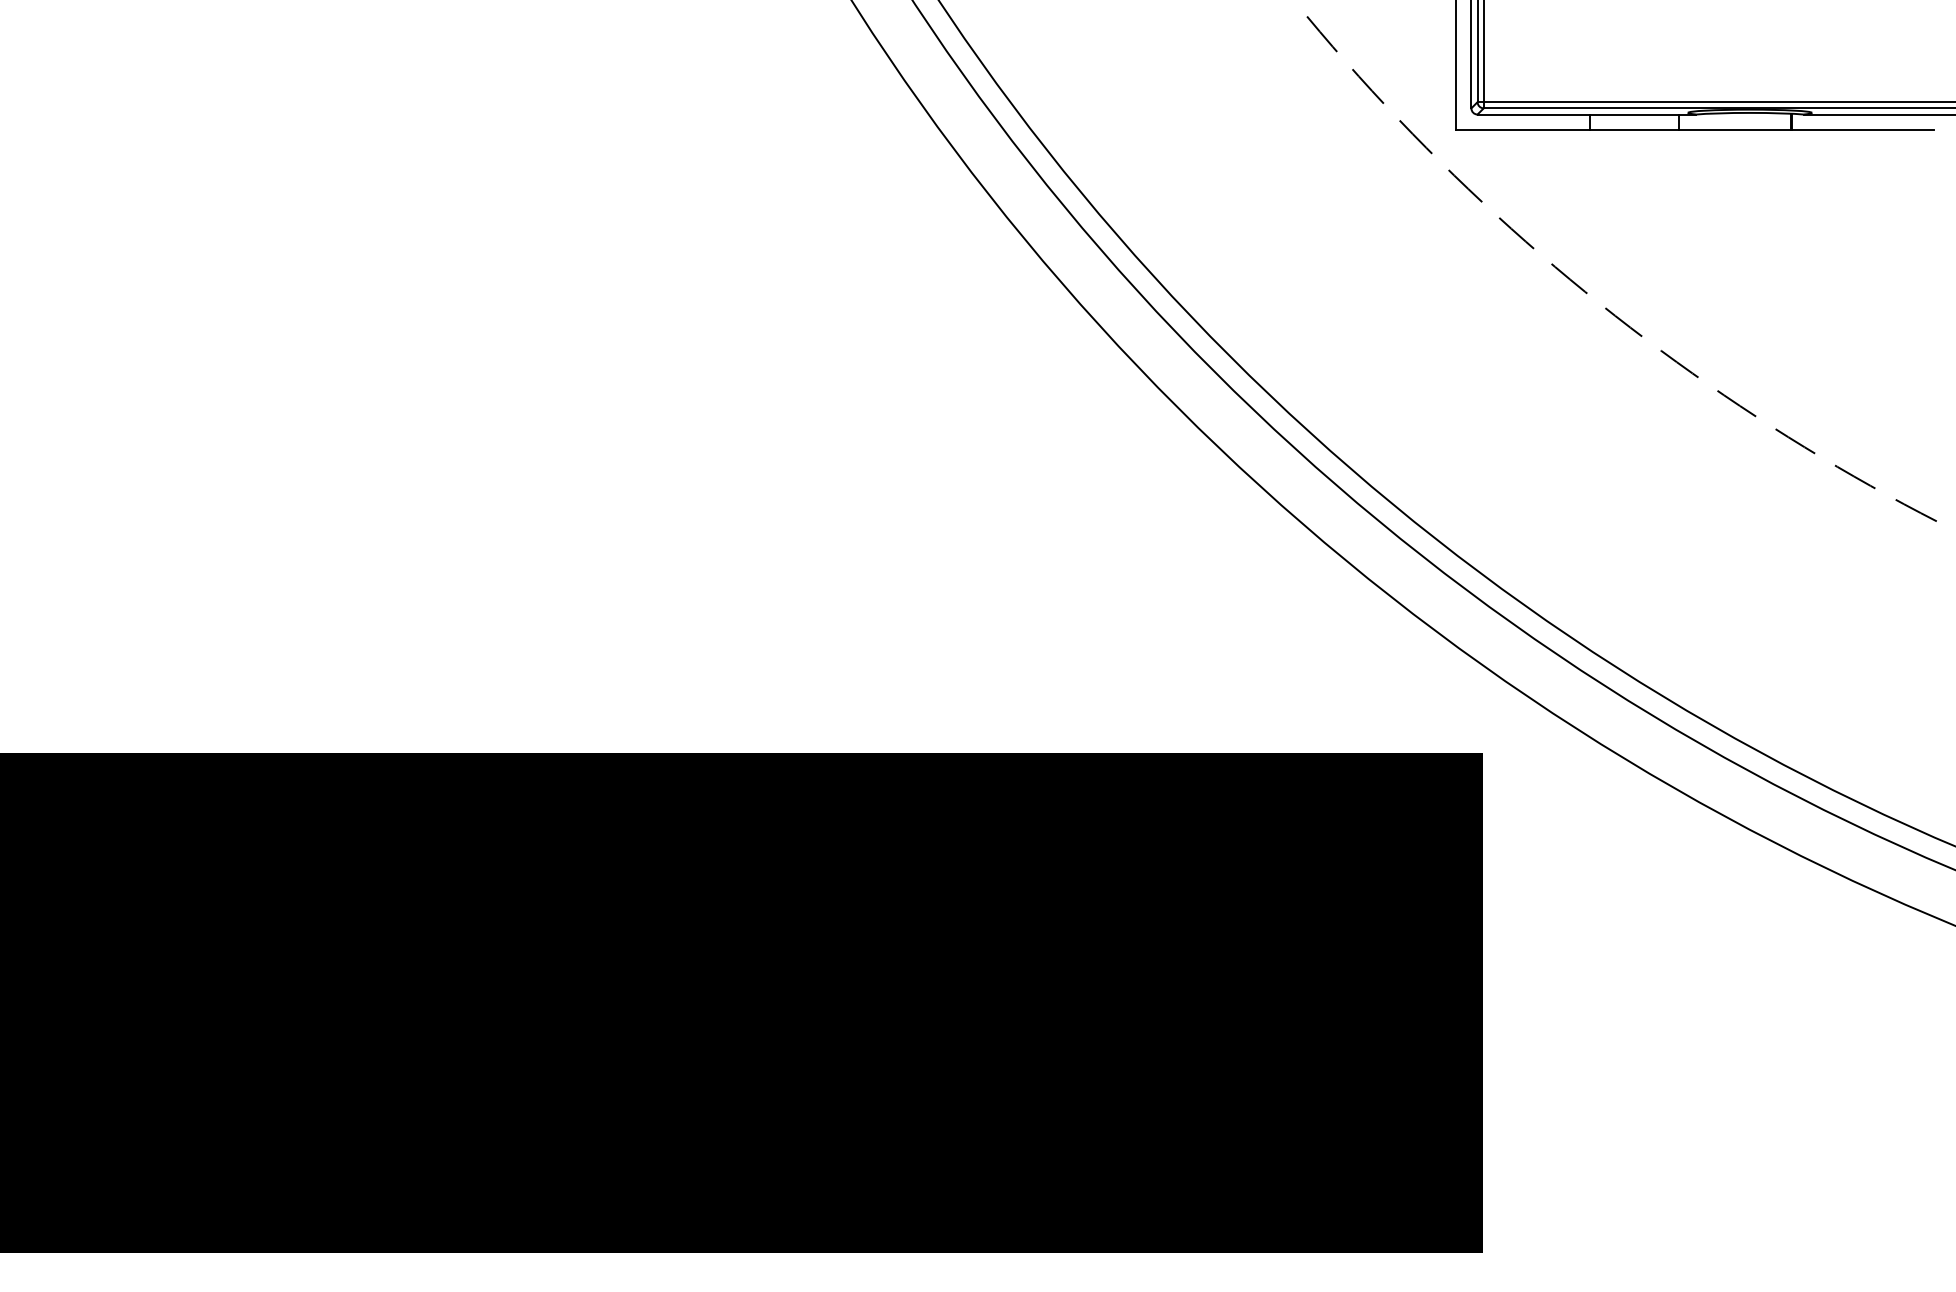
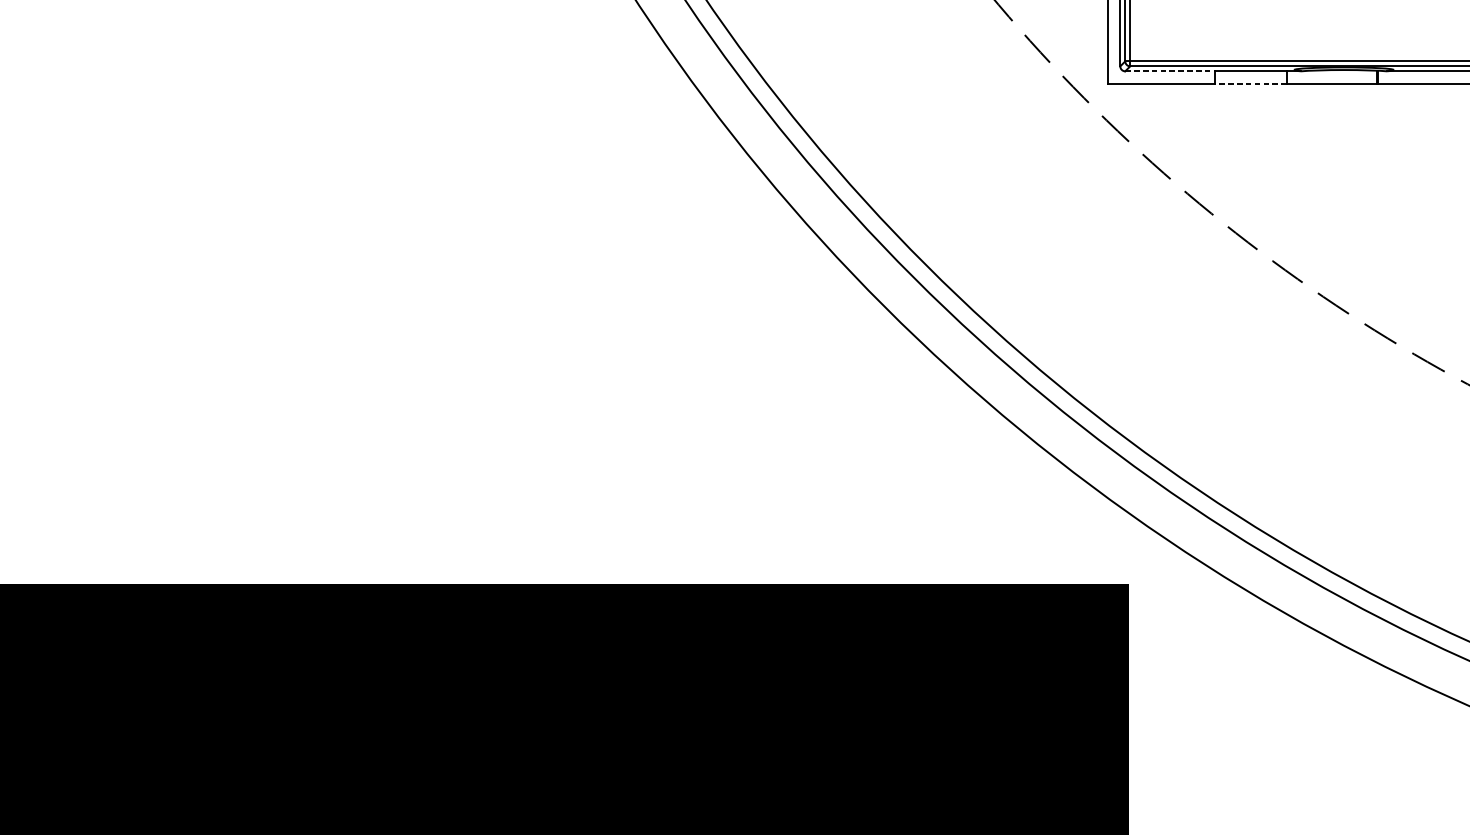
line: (1534, 114) -> (1170, 71), solid -> dashed
line: (1634, 130) -> (1251, 84), solid -> dashed

